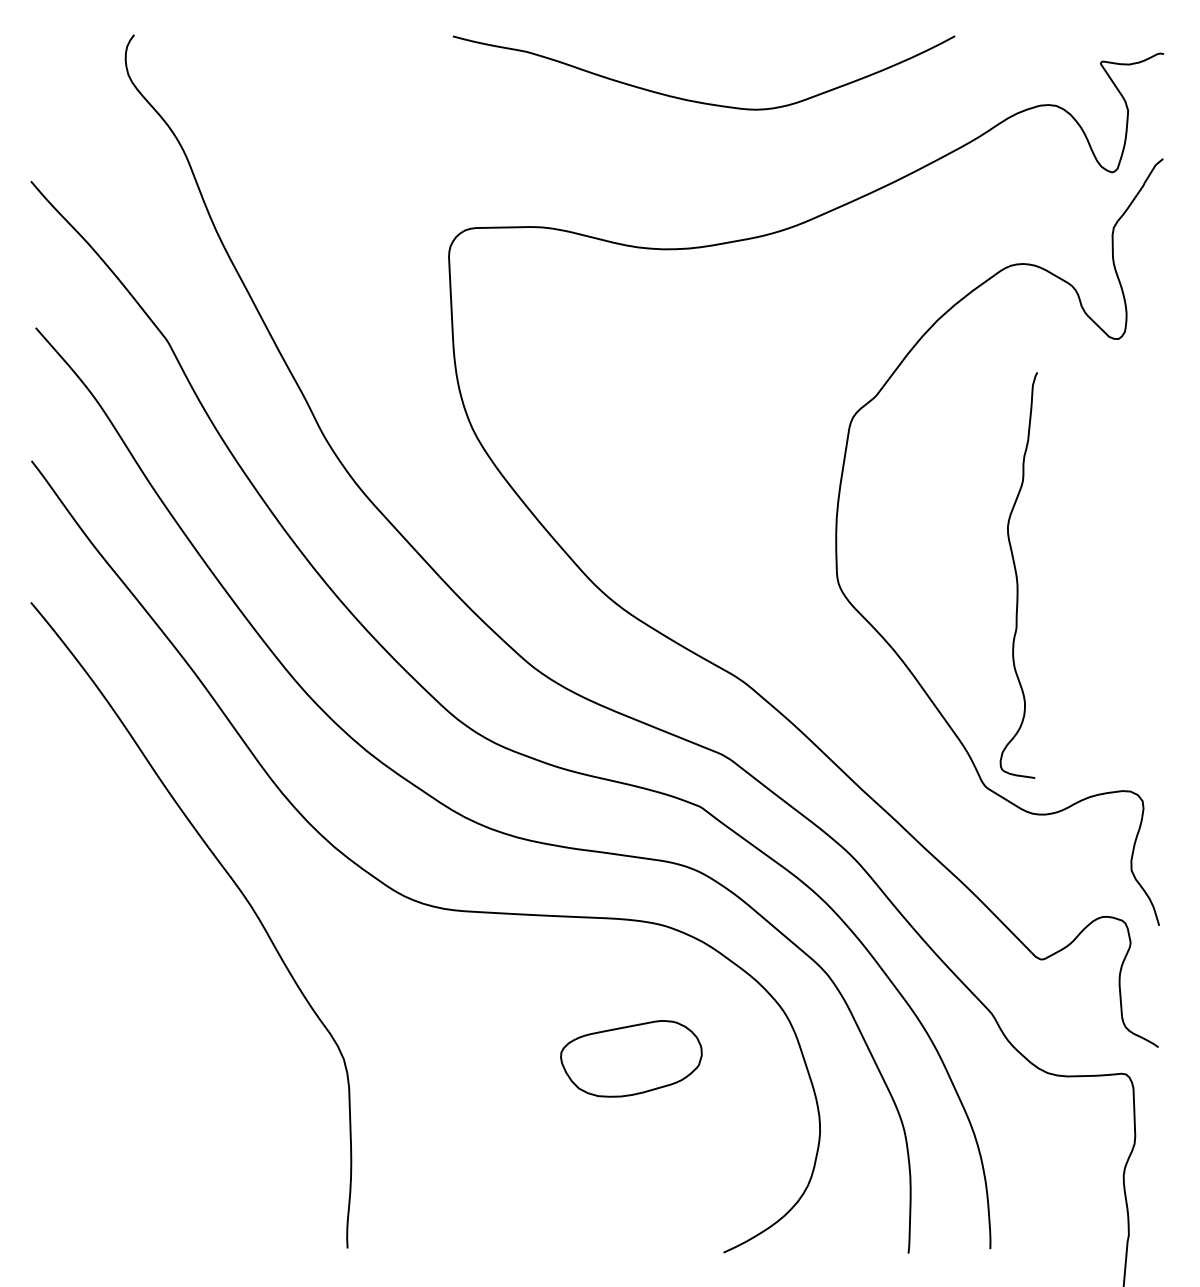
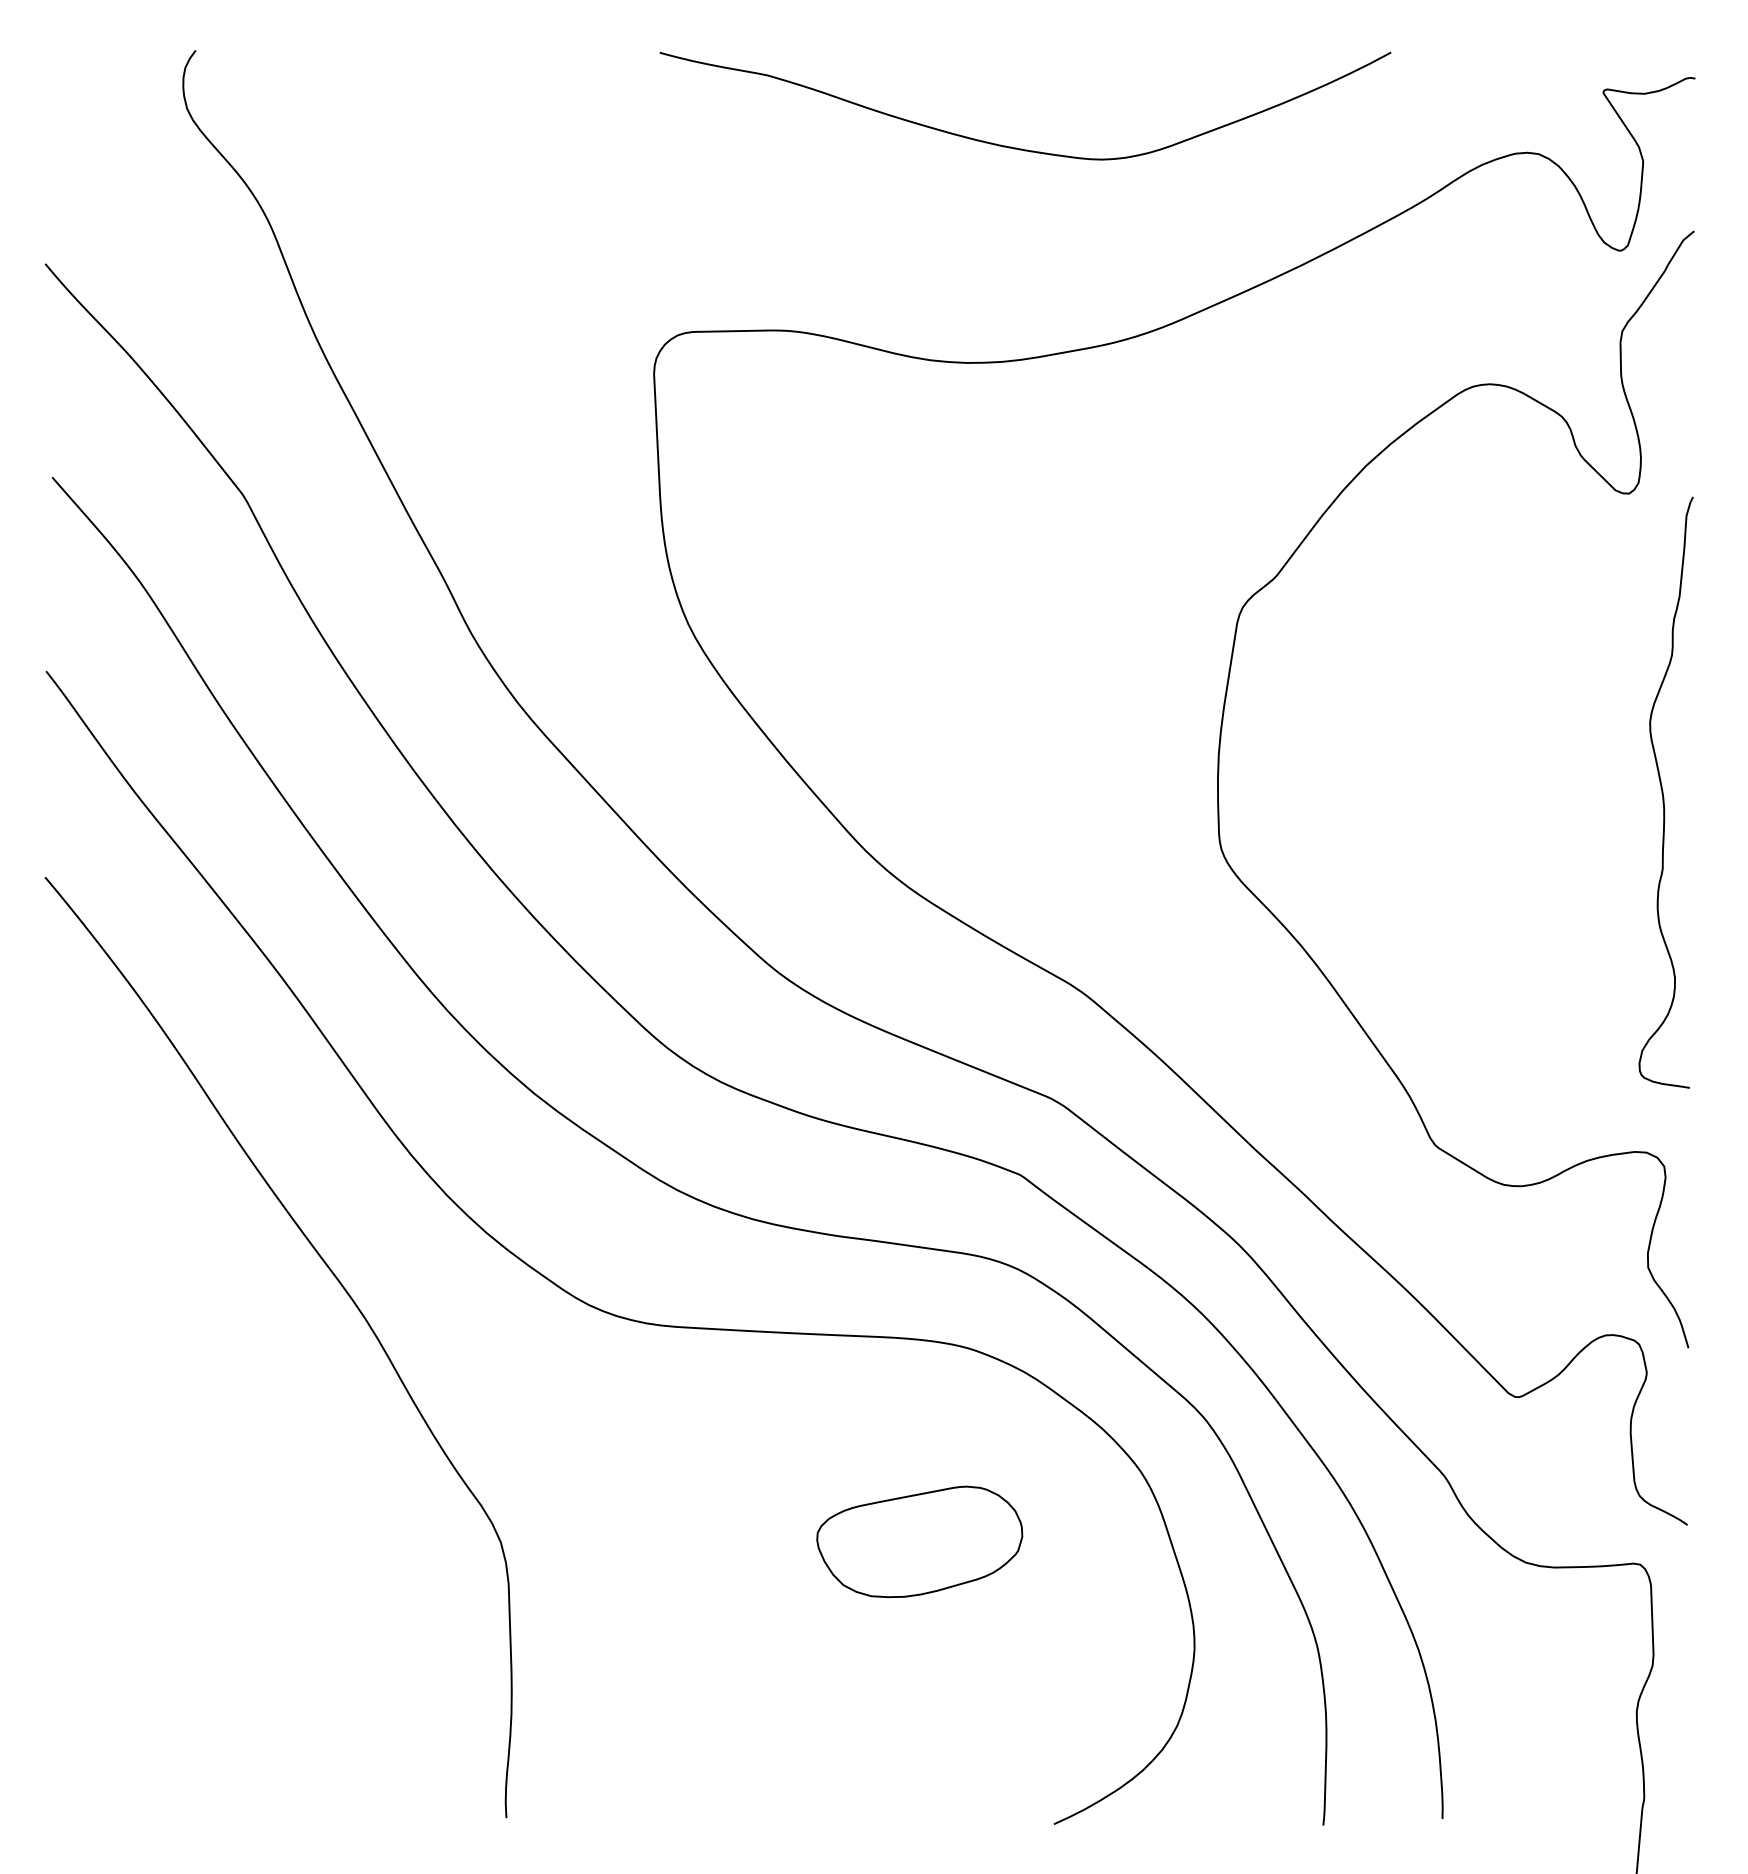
curve: (1017, 575) -> (1664, 792), moved

